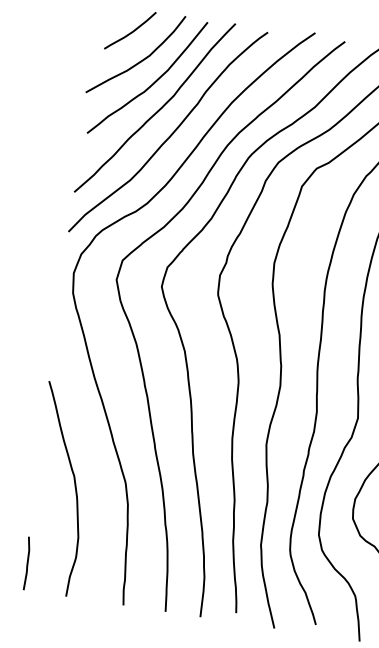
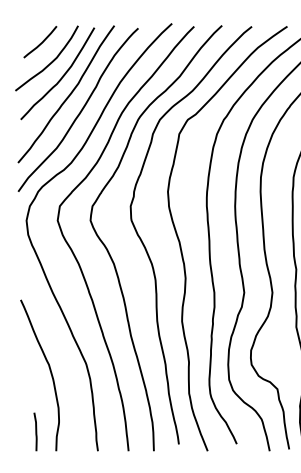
line: (26, 562) -> (35, 431), moved

